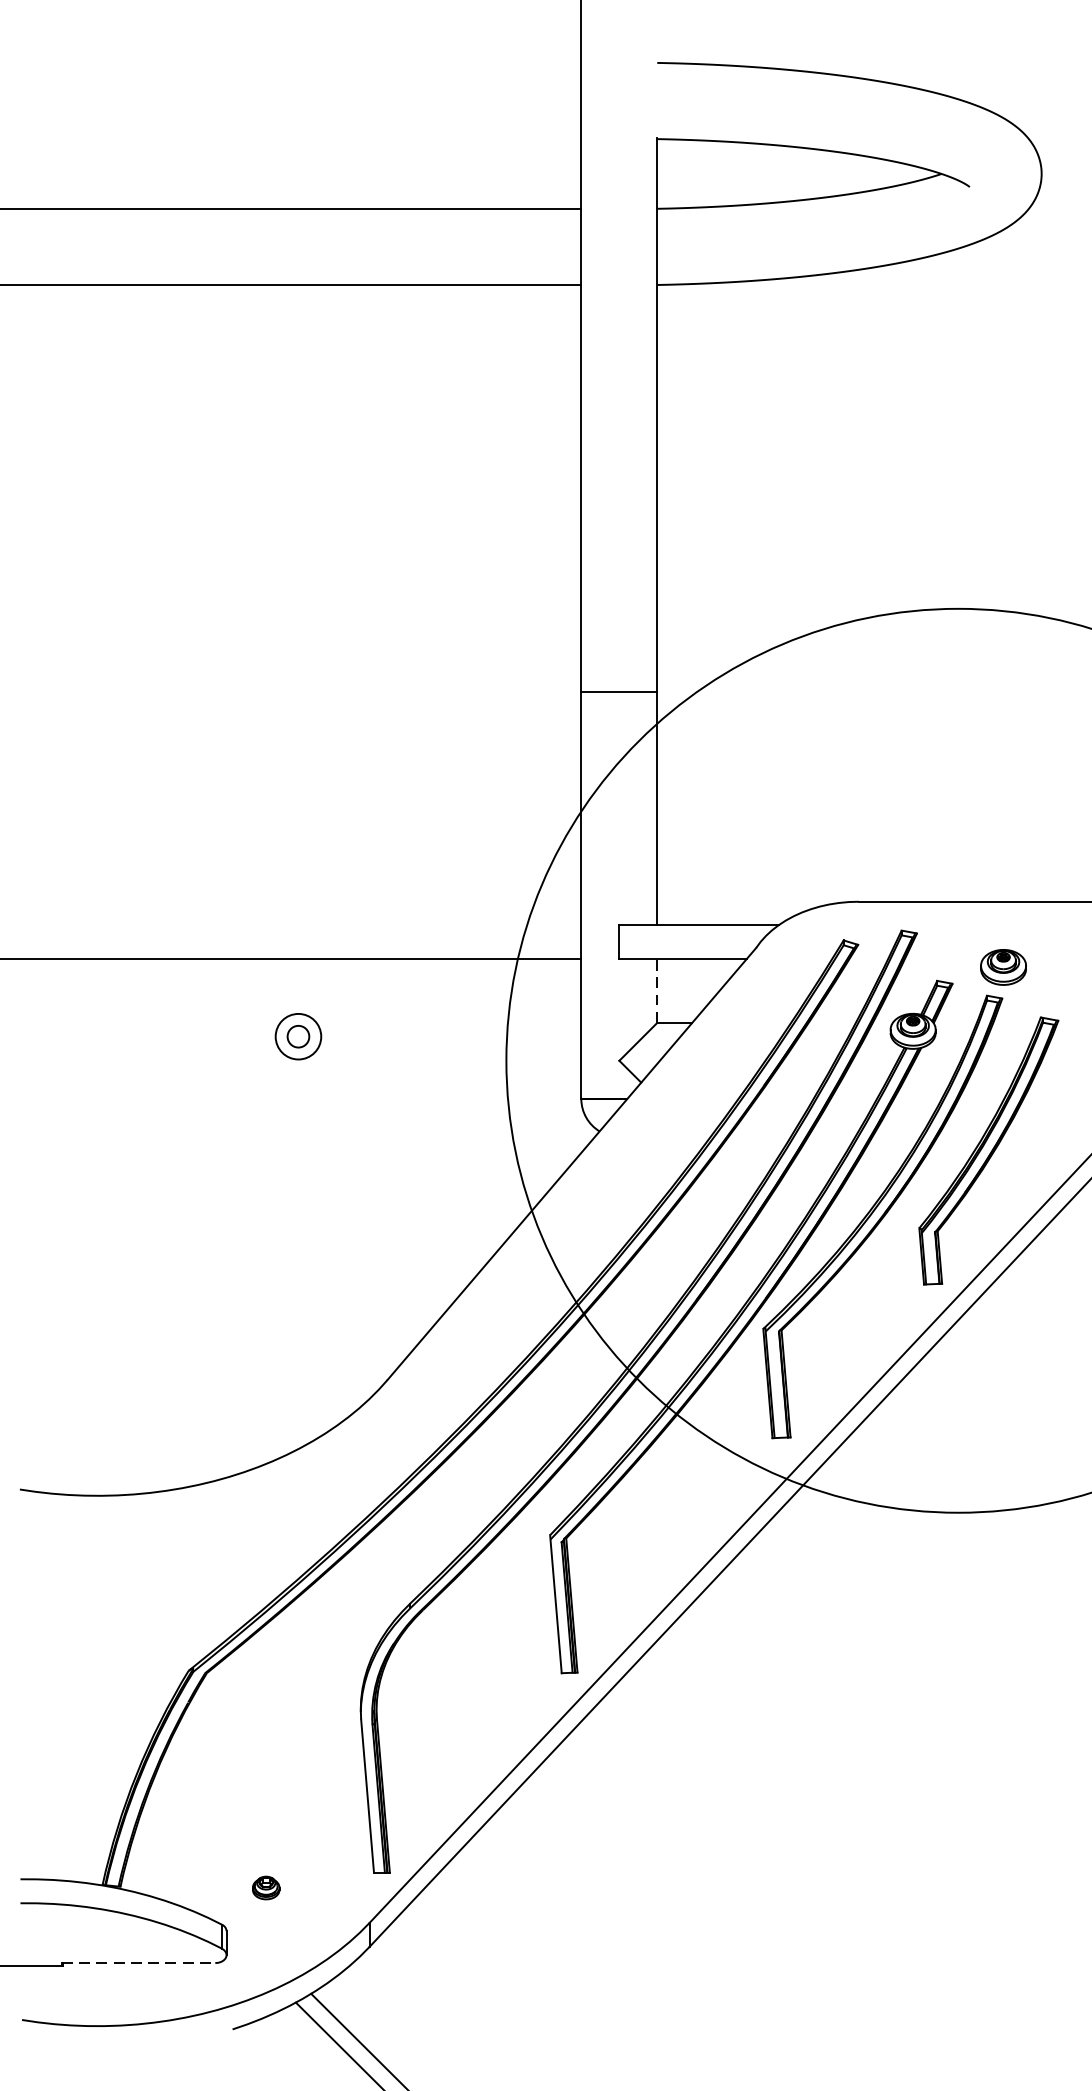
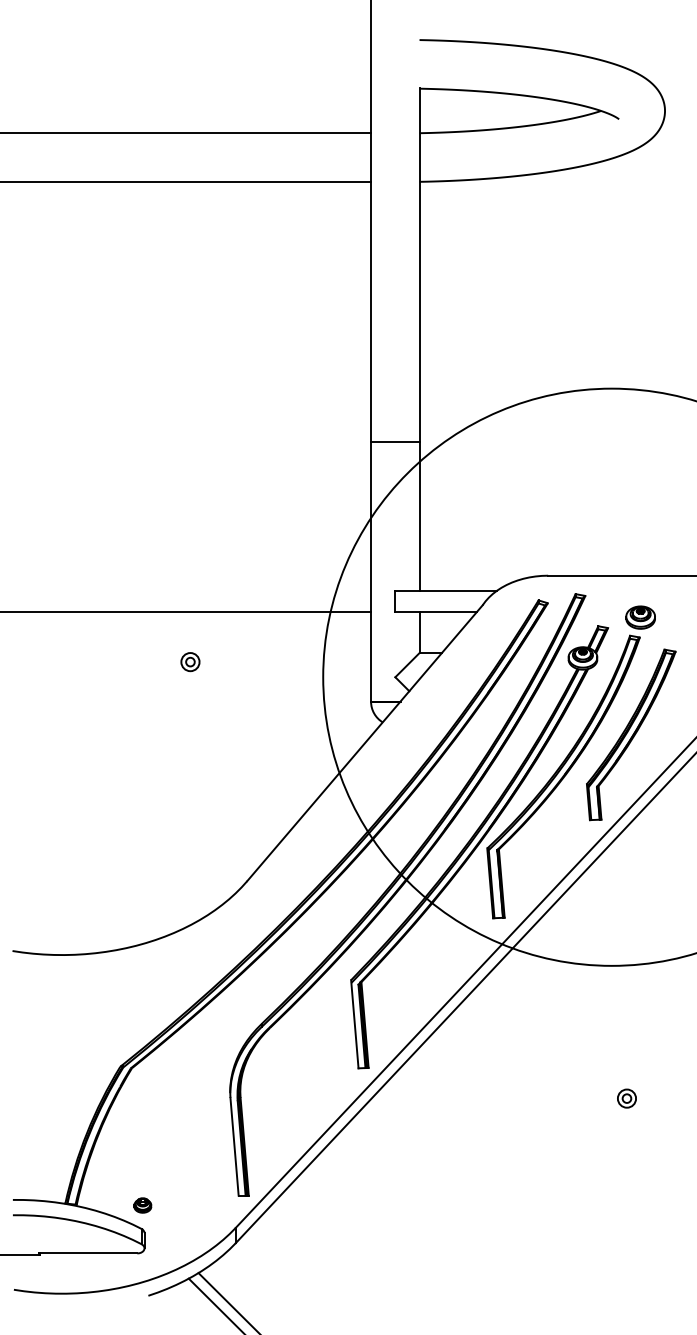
line: (657, 990) -> (419, 632), dashed -> solid
part: (298, 1037) -> (190, 662), size x0.62
part: (981, 1720) -> (626, 1098), added
part: (265, 1888) -> (142, 1205), moved
line: (138, 1963) -> (88, 1253), dashed -> solid

